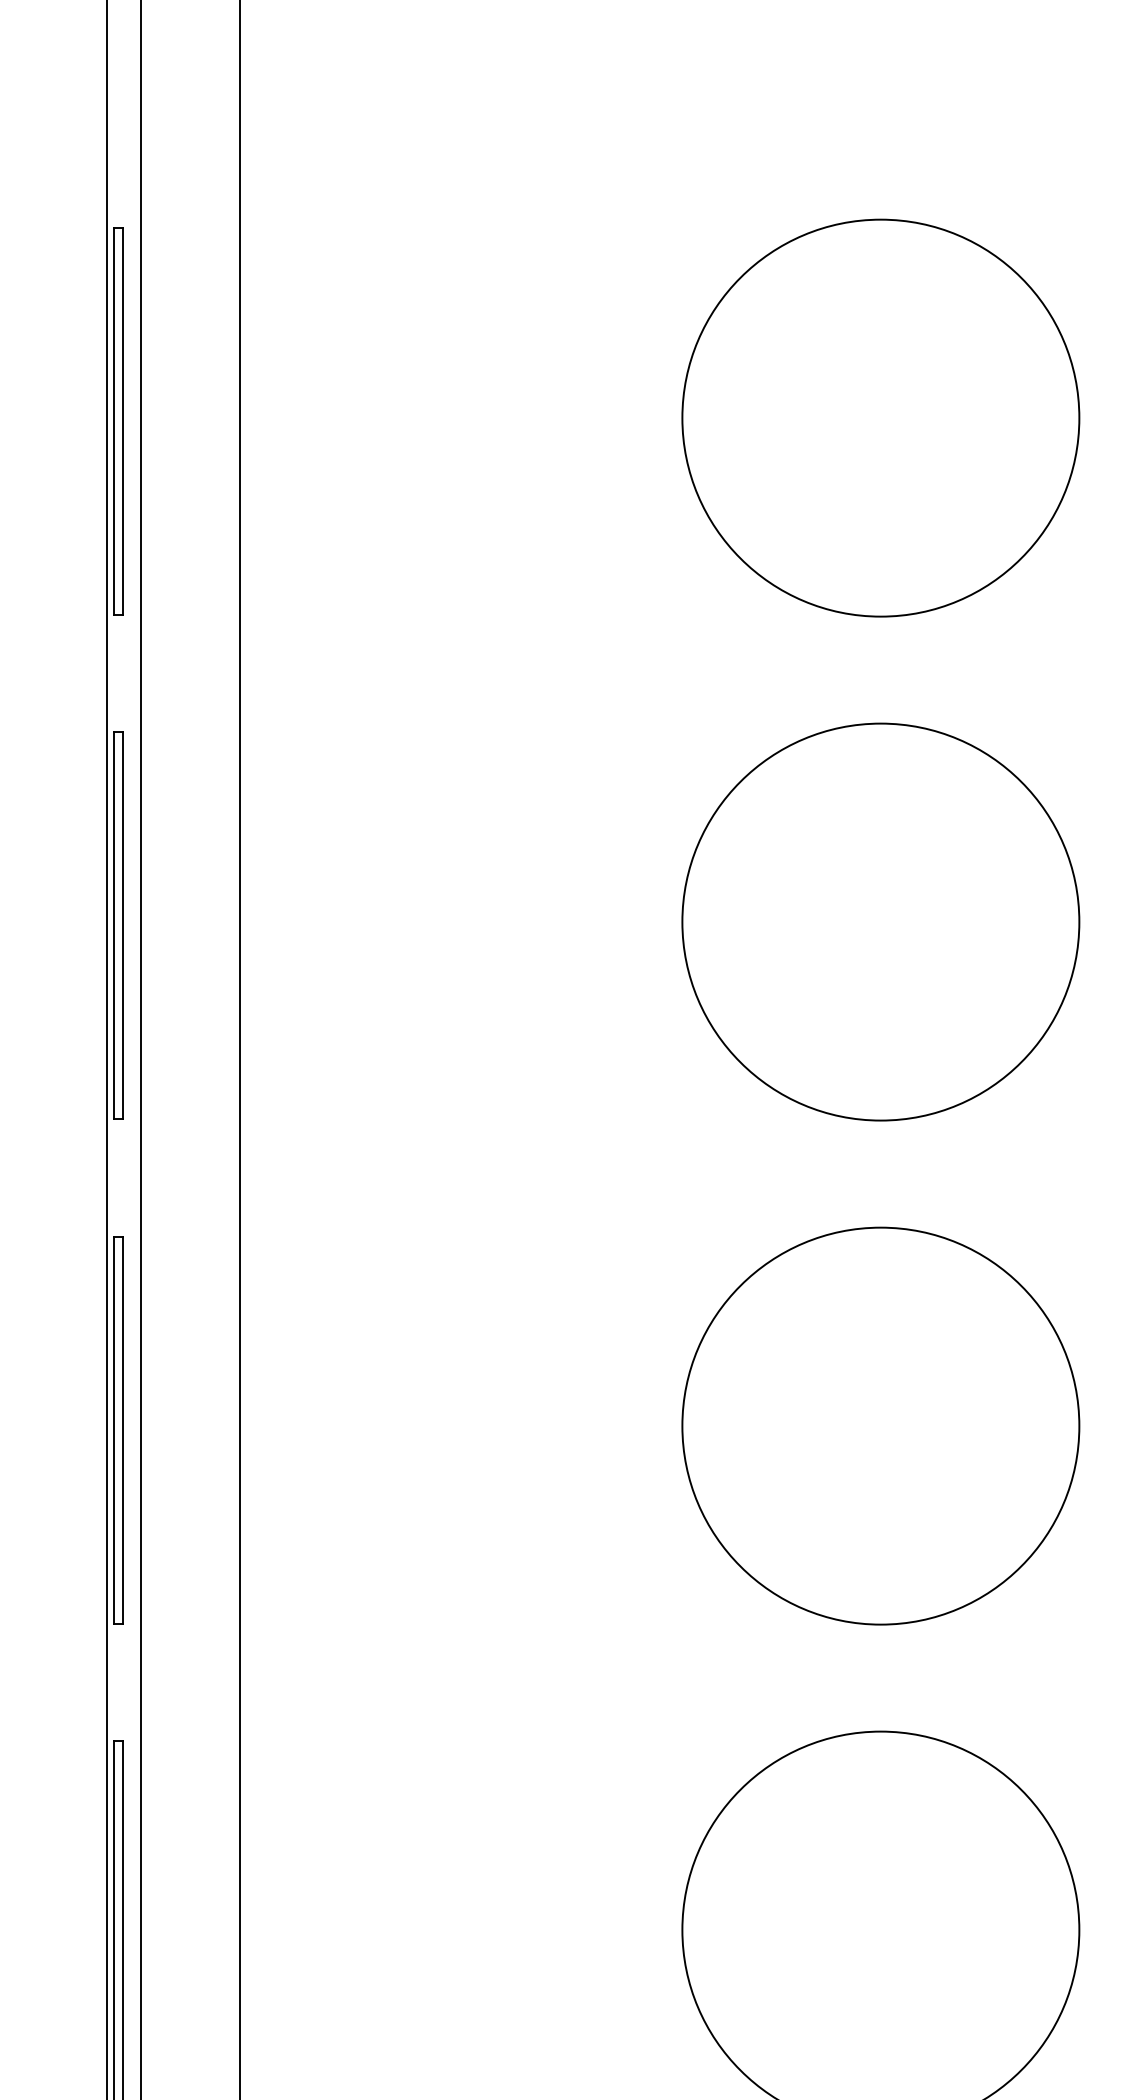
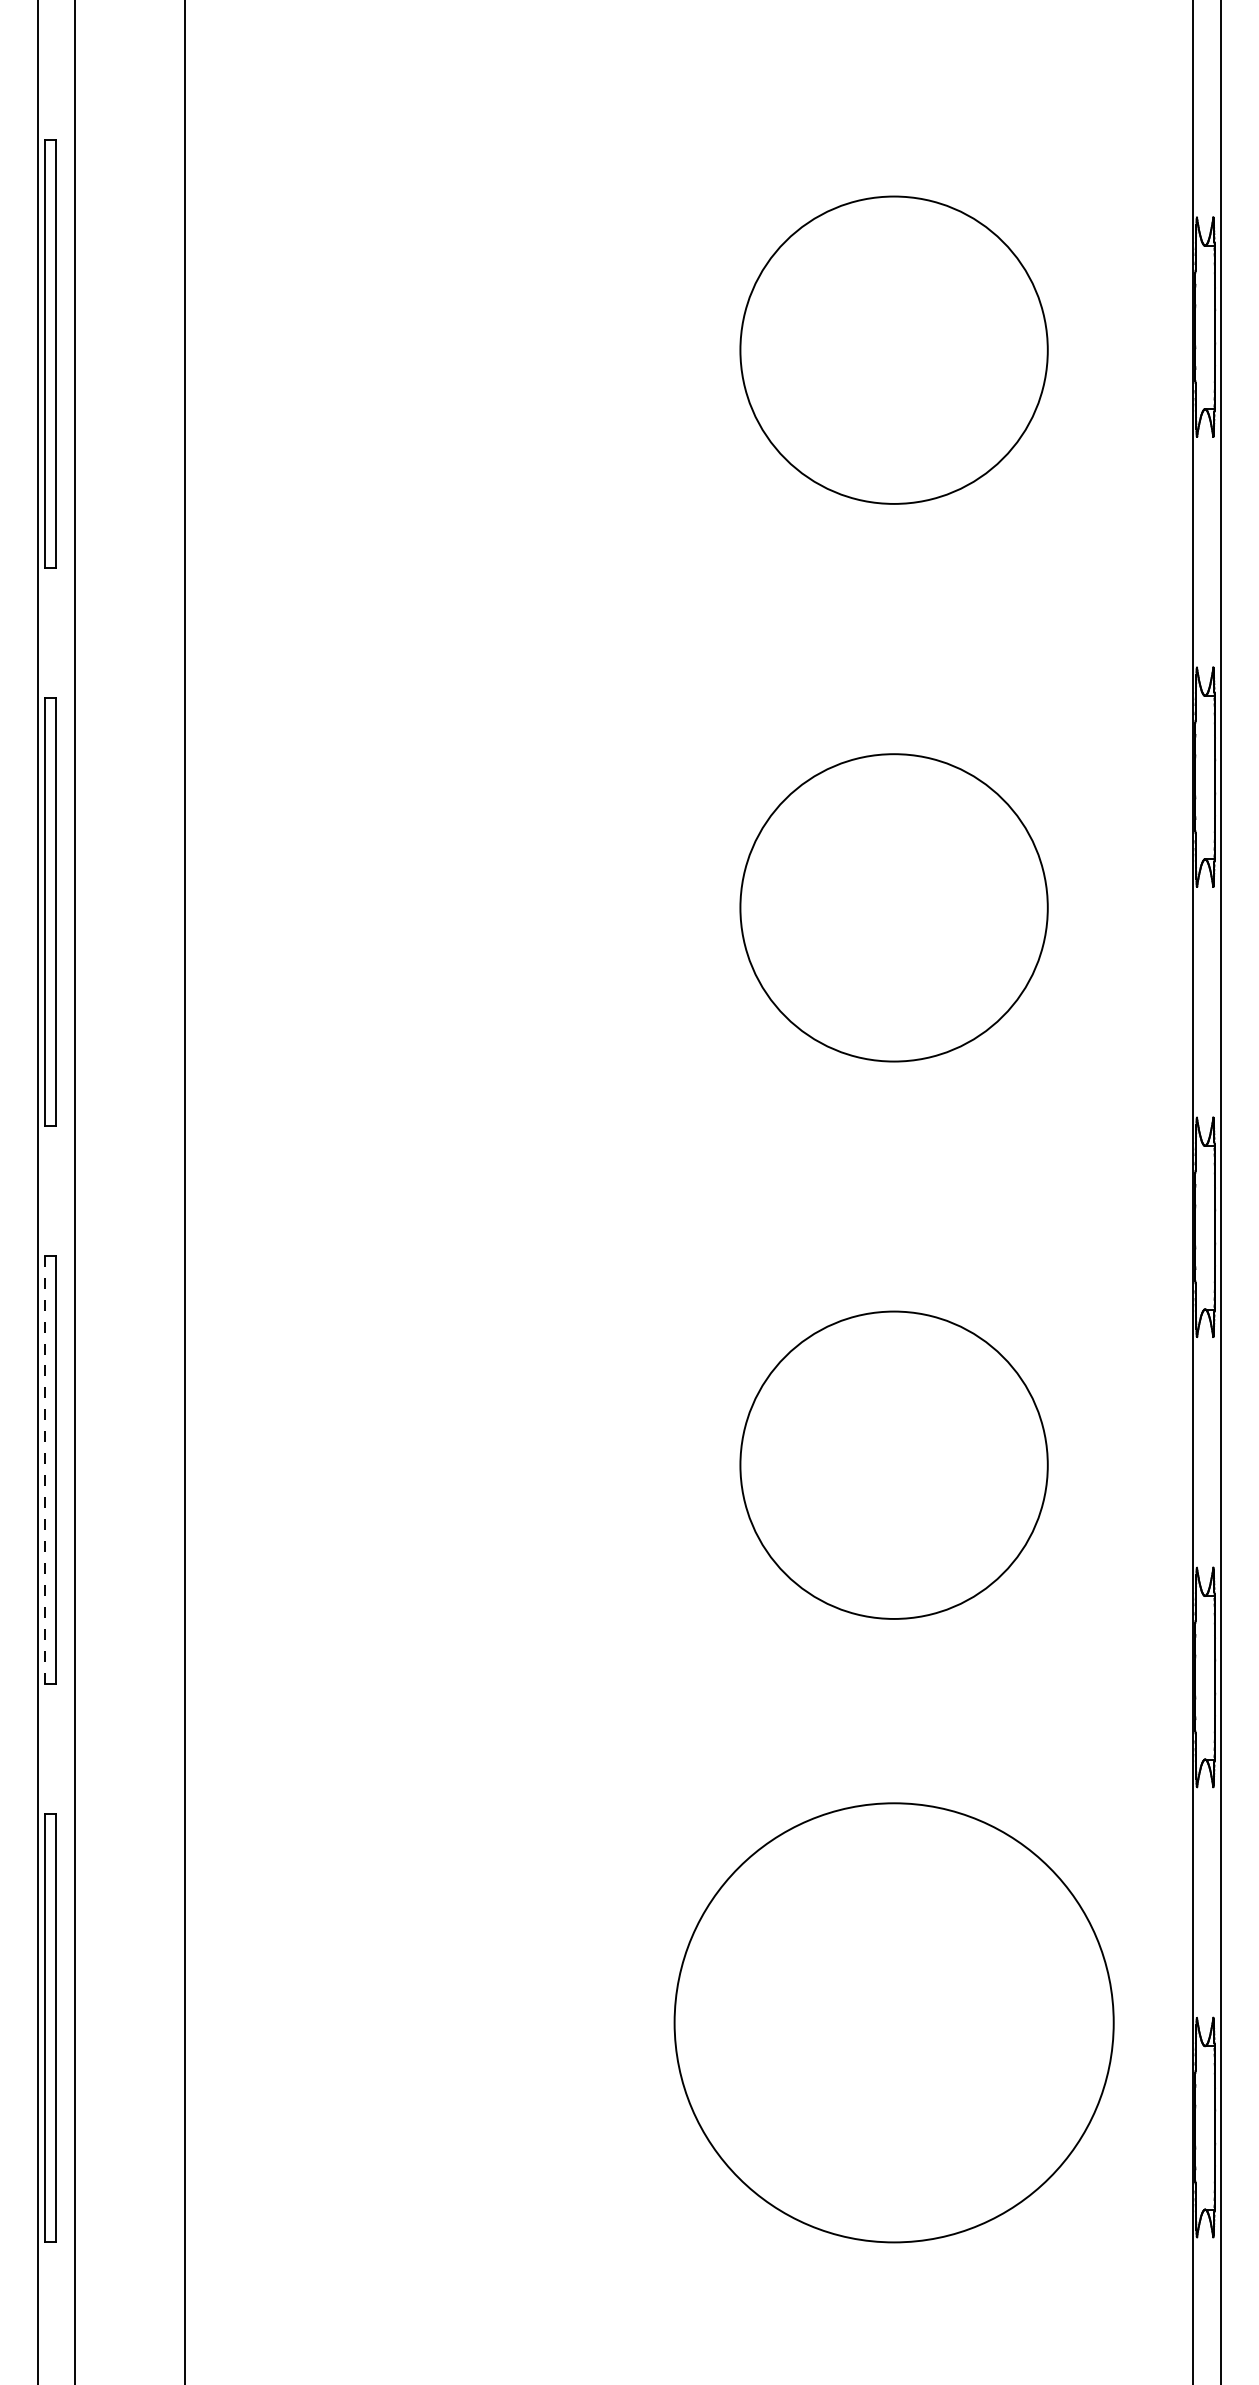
circle: (880, 417) -> (893, 349), size x0.7
circle: (880, 921) -> (893, 907), size x0.7
circle: (880, 1425) -> (893, 1464), size x0.7
line: (113, 1429) -> (45, 1469), solid -> dashed

